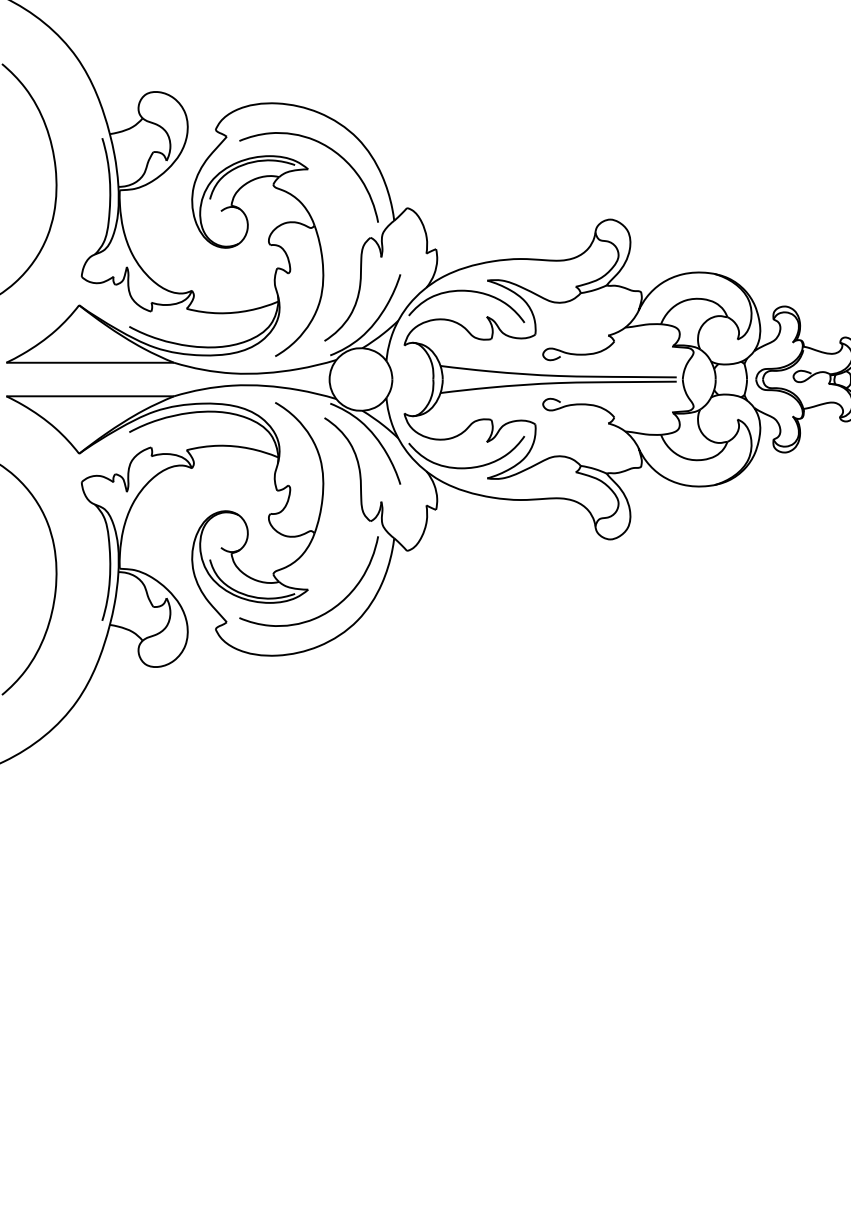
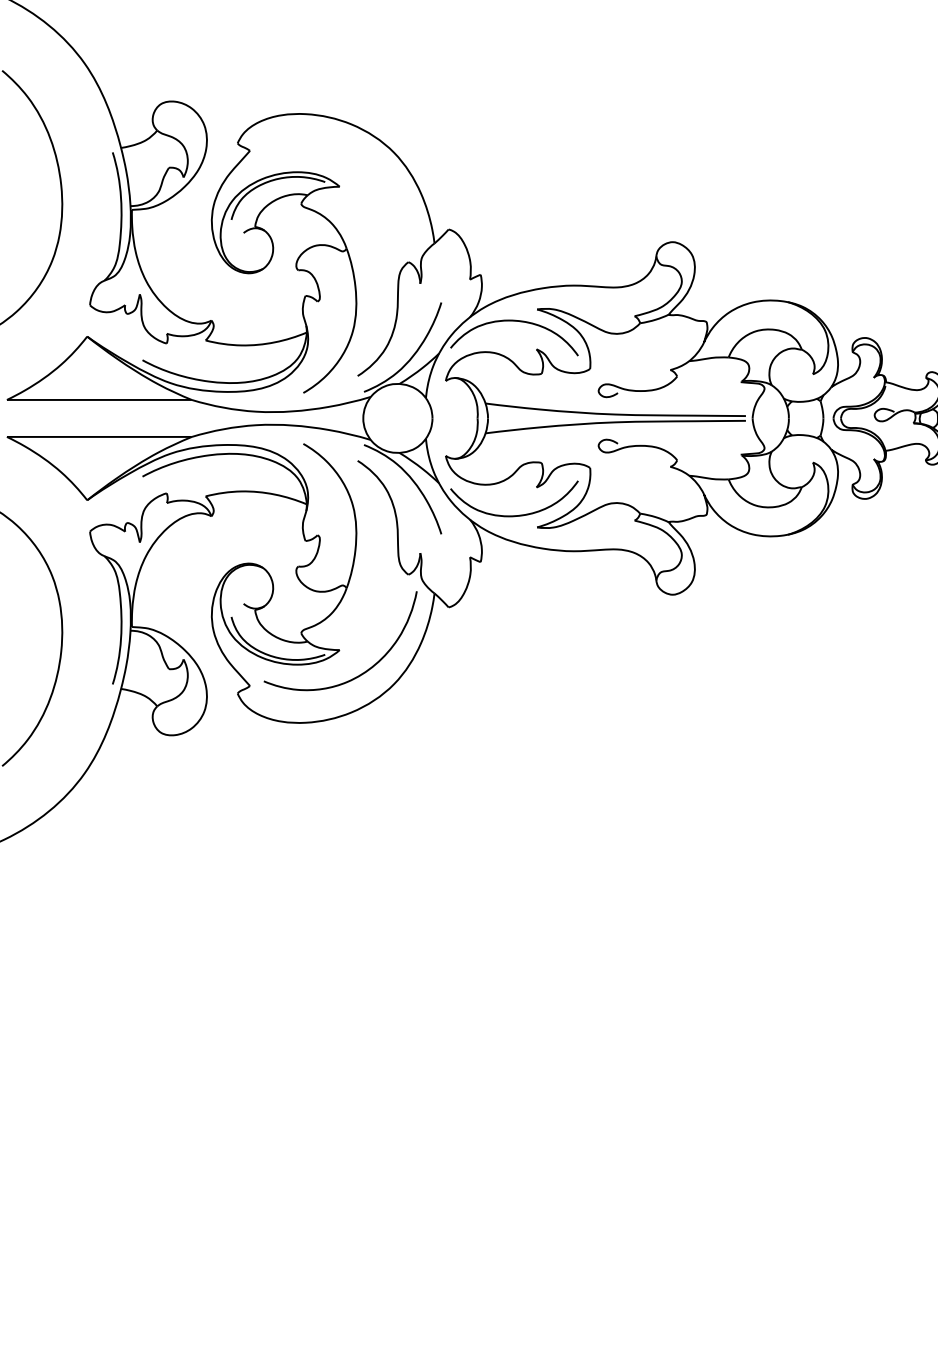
curve: (324, 146) -> (357, 161), removed

